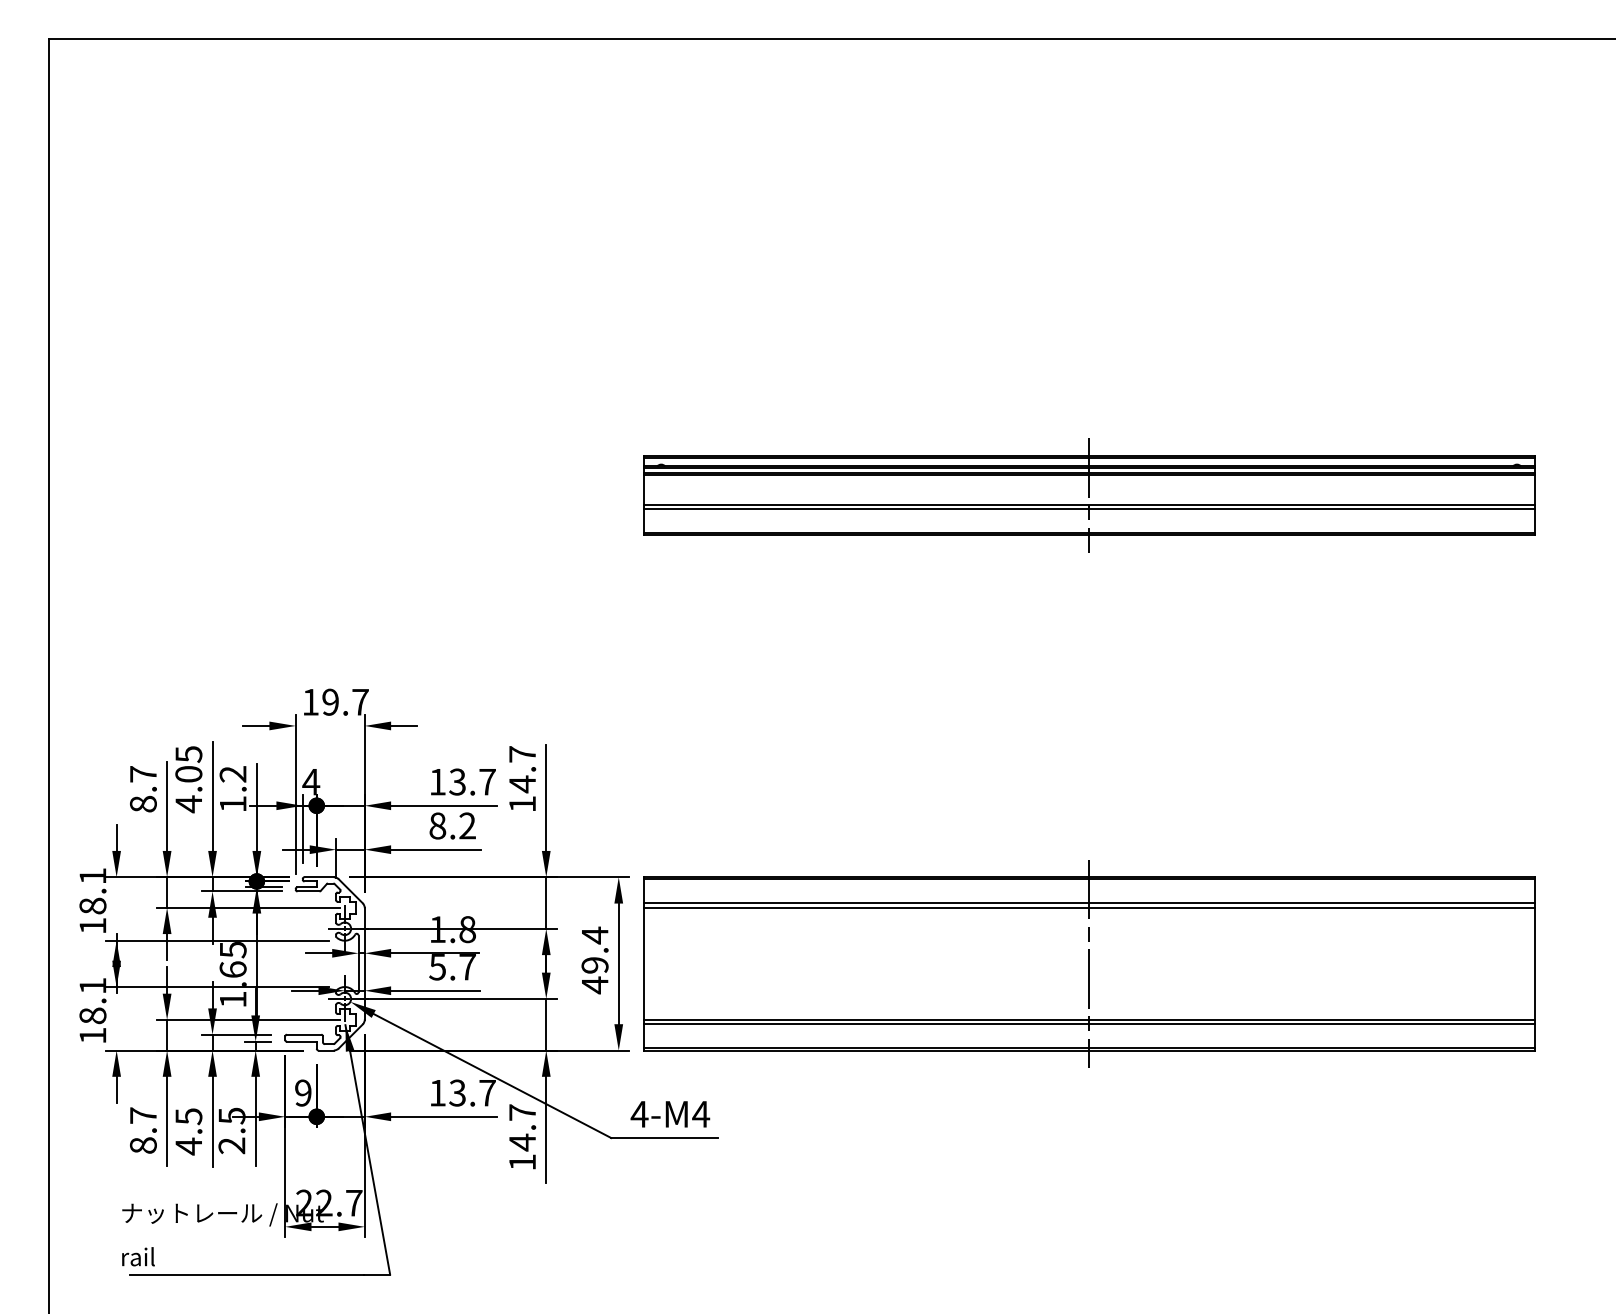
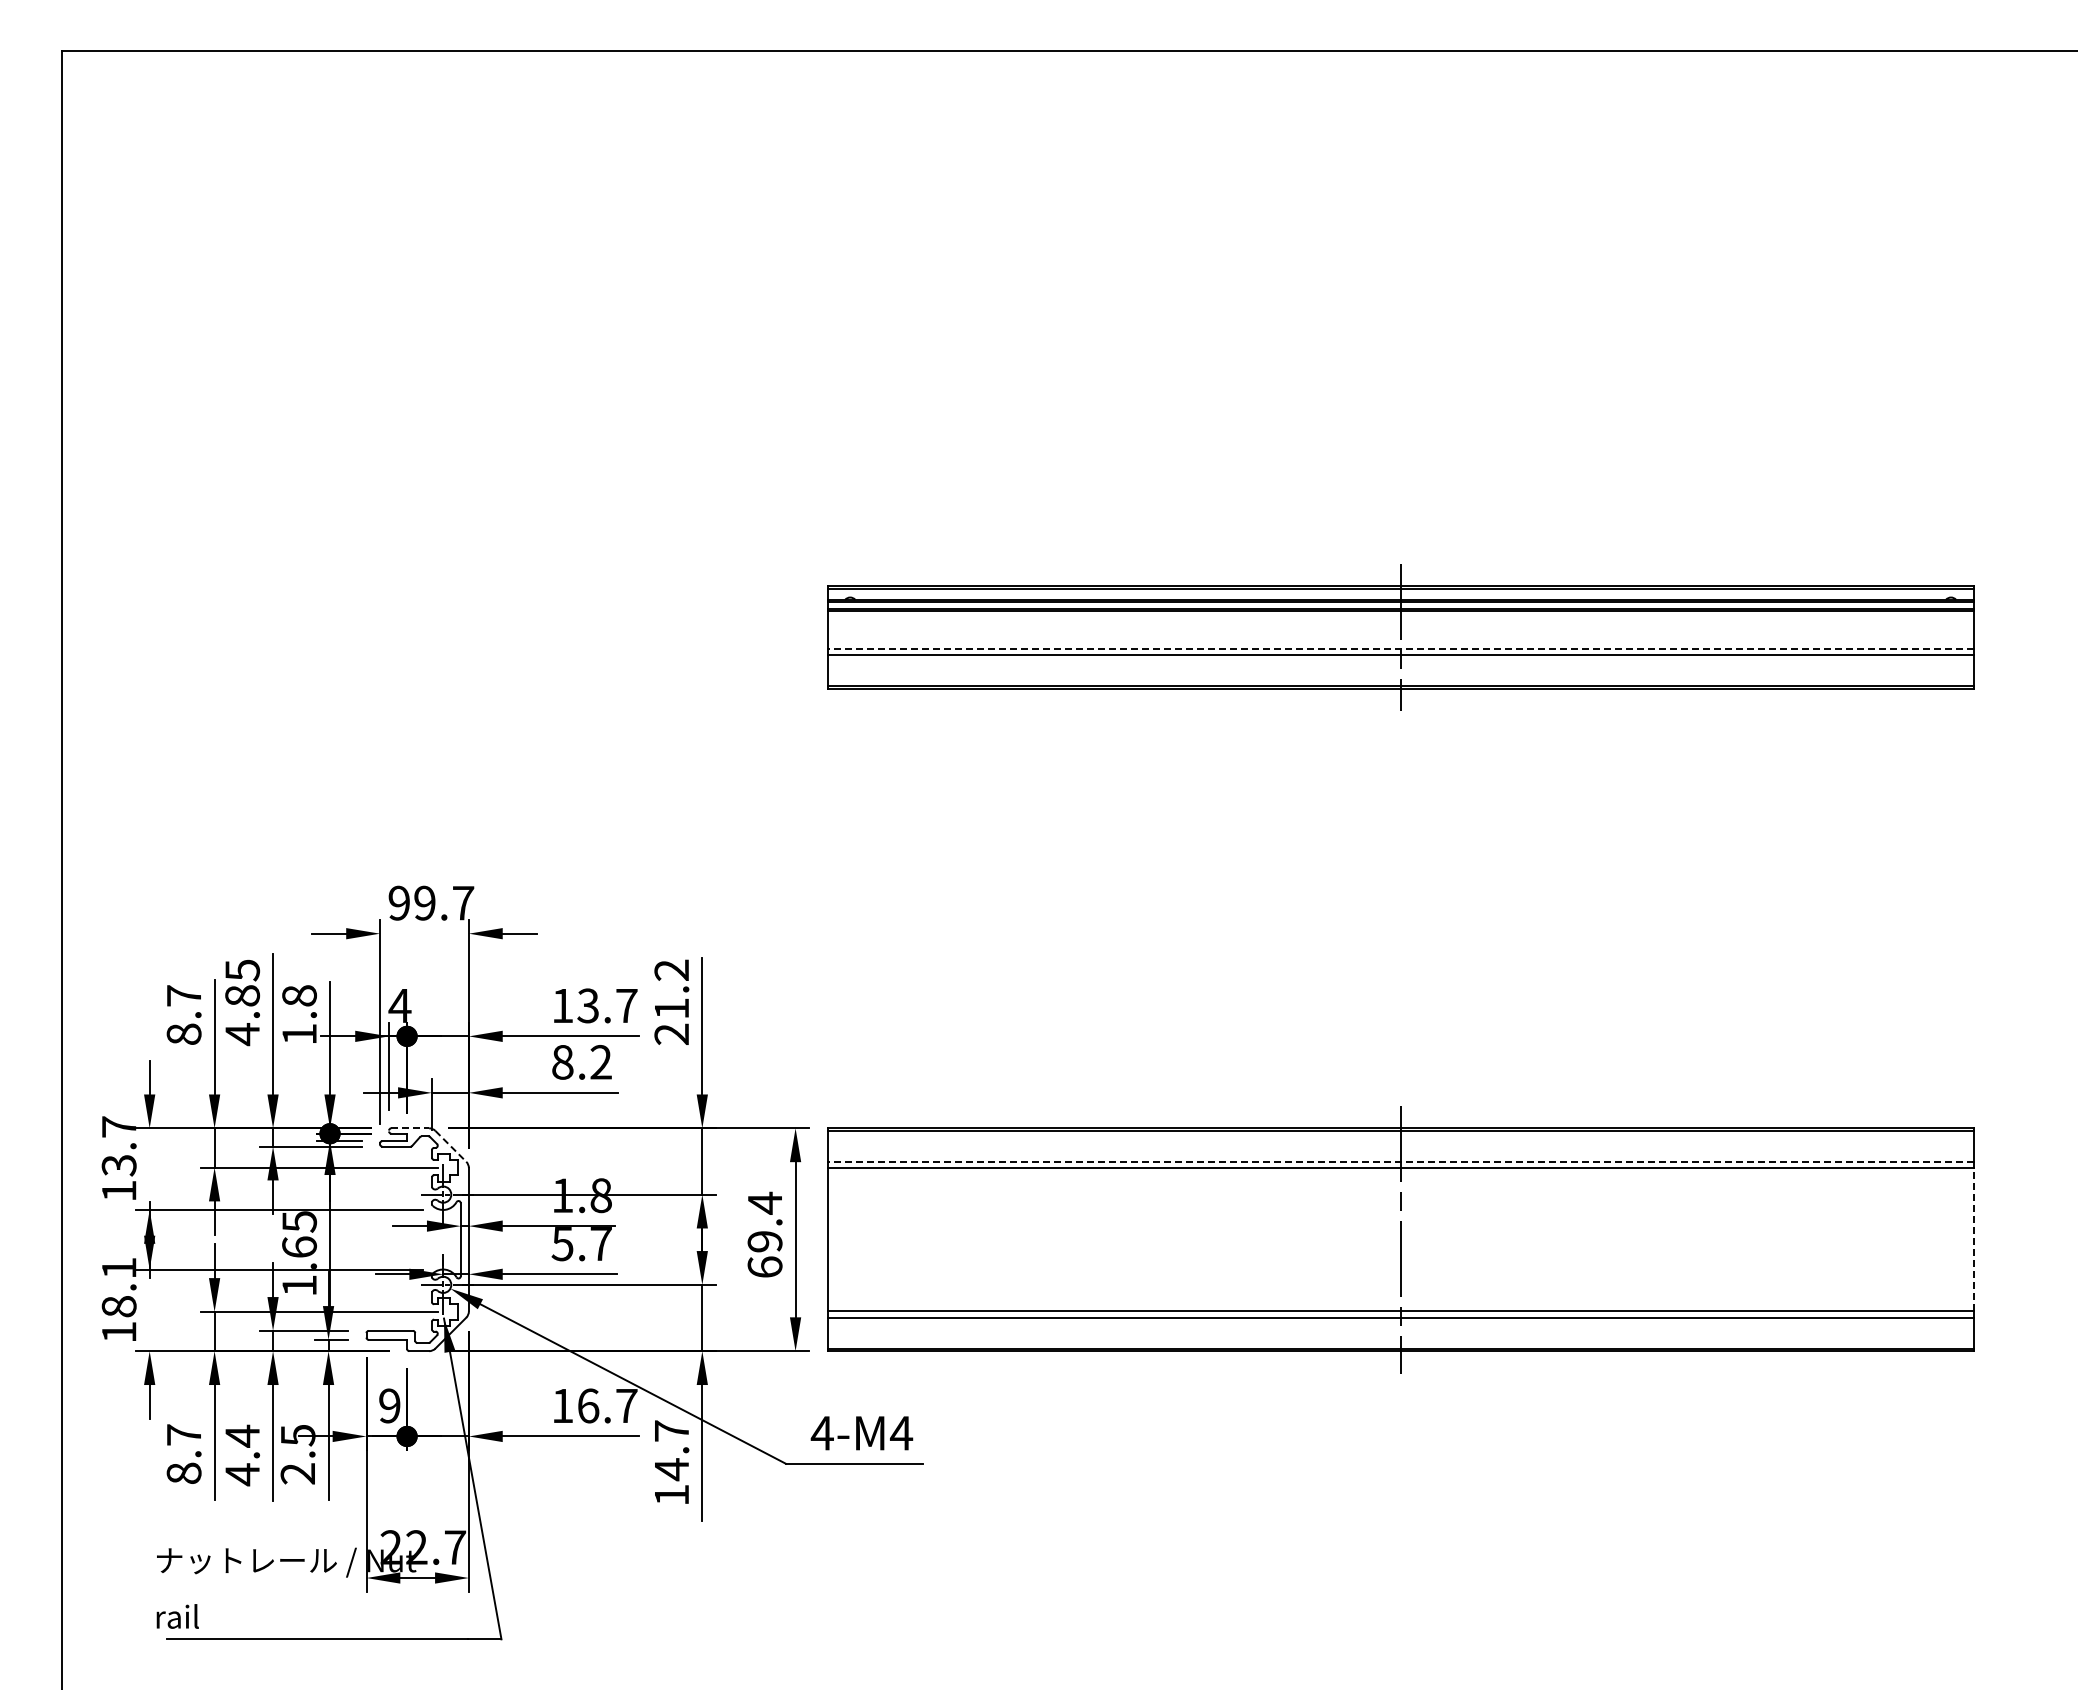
line: (1089, 504) -> (1400, 648), solid -> dashed
text: (310, 701) -> (398, 902), 19.7 -> 99.7
text: (188, 773) -> (242, 995), 4.05 -> 4.85
text: (233, 773) -> (299, 995), 1.2 -> 1.8
text: (522, 778) -> (671, 1001), 14.7 -> 21.2
line: (319, 877) -> (410, 1128), solid -> dashed
text: (92, 891) -> (118, 1146), 18.1 -> 13.7
line: (350, 891) -> (450, 1146), solid -> dashed
line: (1089, 903) -> (1400, 1161), solid -> dashed
line: (1534, 963) -> (1973, 1239), solid -> dashed
text: (594, 985) -> (764, 1267), 49.4 -> 69.4
text: (457, 1092) -> (588, 1405), 13.7 -> 16.7
text: (188, 1116) -> (242, 1435), 4.5 -> 4.4

